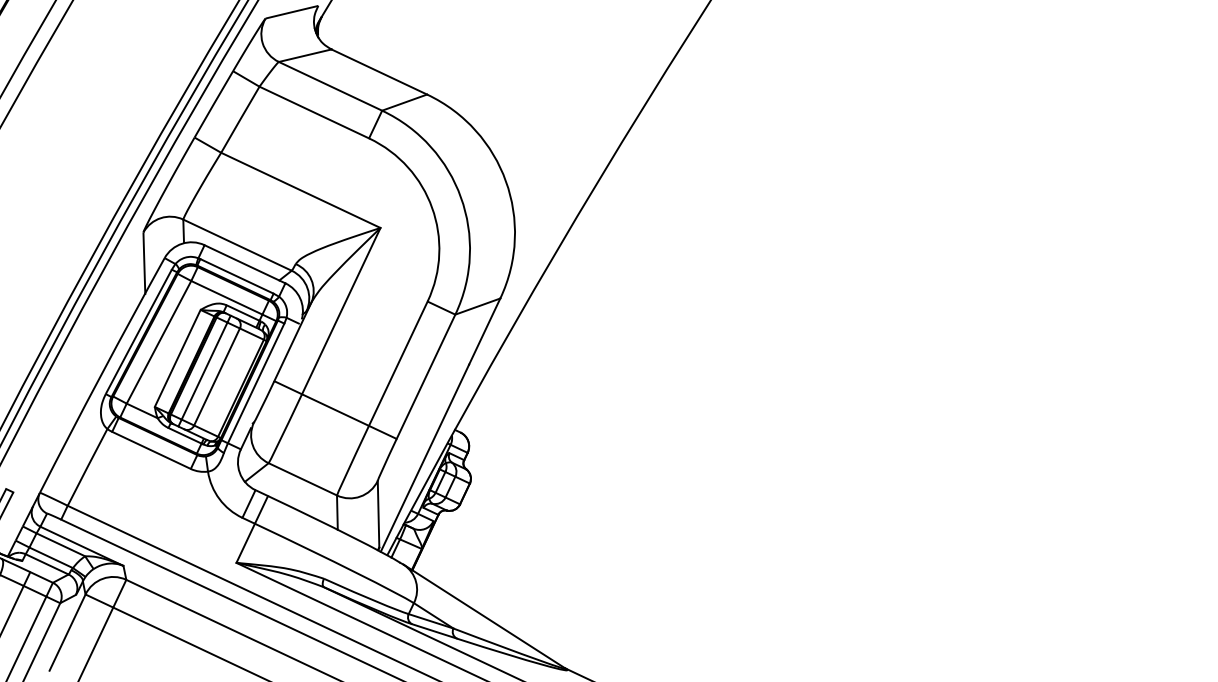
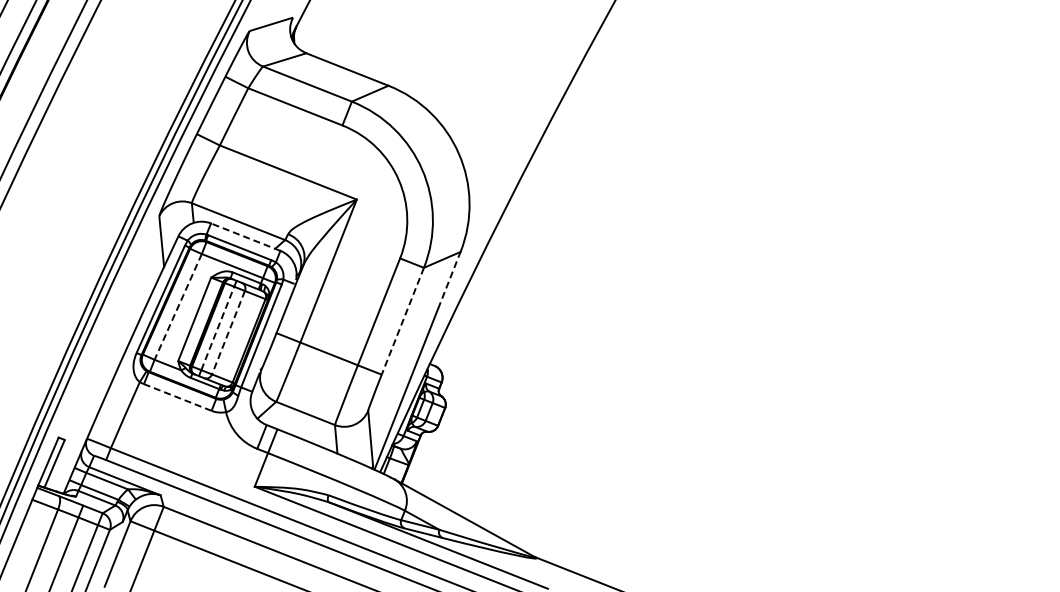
line: (244, 263) -> (245, 236), solid -> dashed
line: (484, 331) -> (449, 280), solid -> dashed
line: (159, 341) -> (178, 306), solid -> dashed
line: (204, 371) -> (217, 328), solid -> dashed
line: (217, 376) -> (228, 332), solid -> dashed
line: (425, 377) -> (402, 321), solid -> dashed
line: (151, 450) -> (177, 397), solid -> dashed

